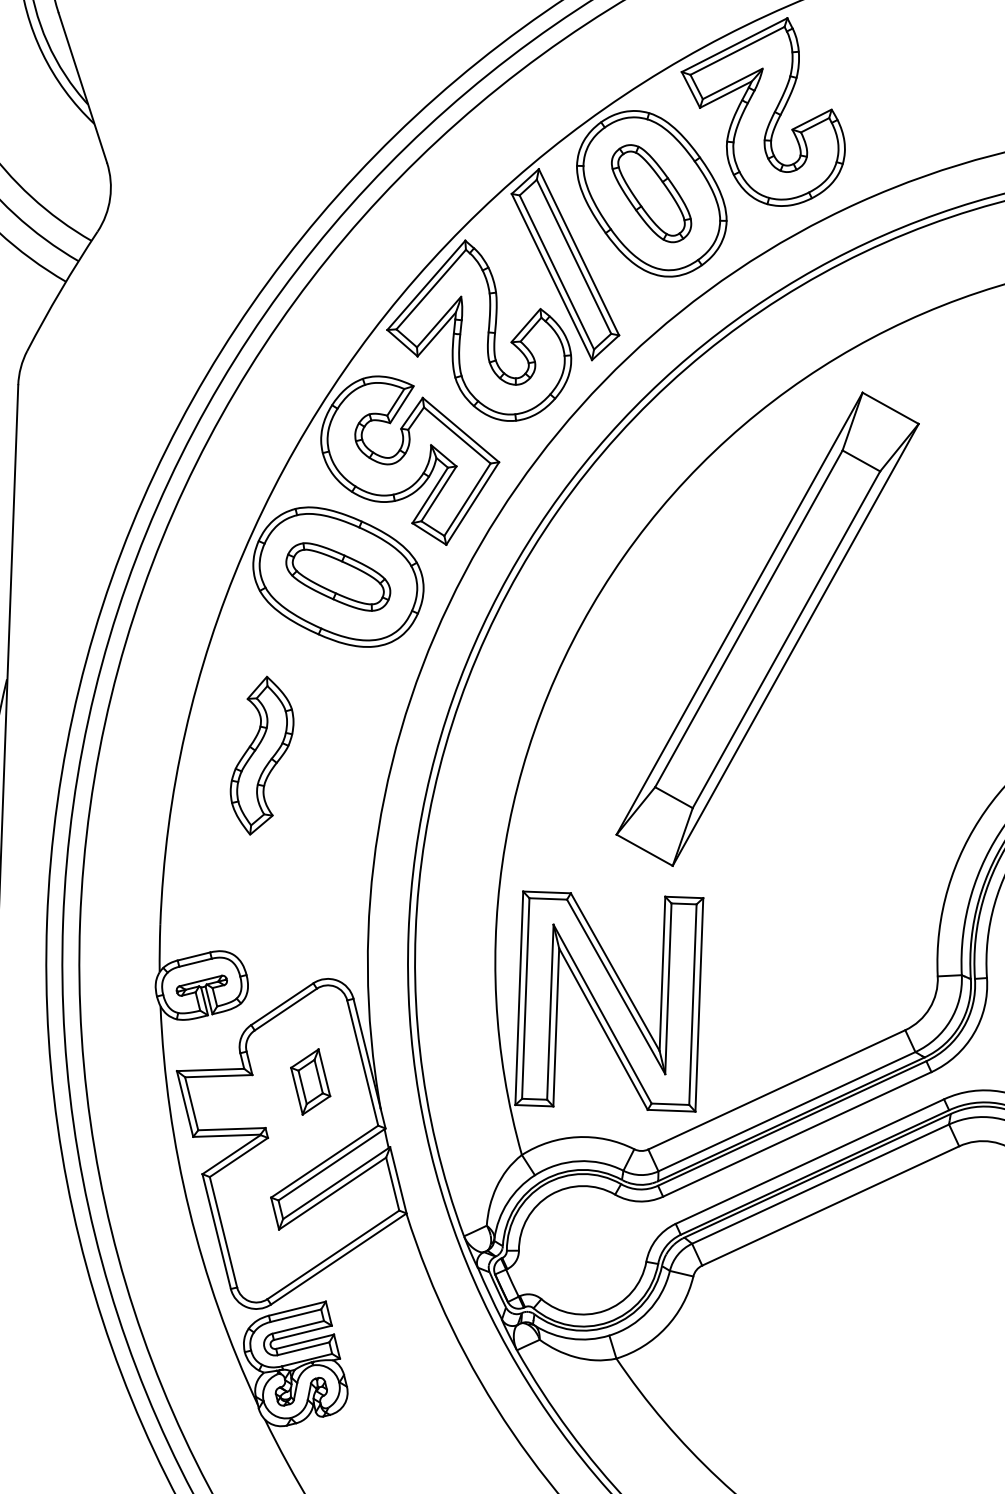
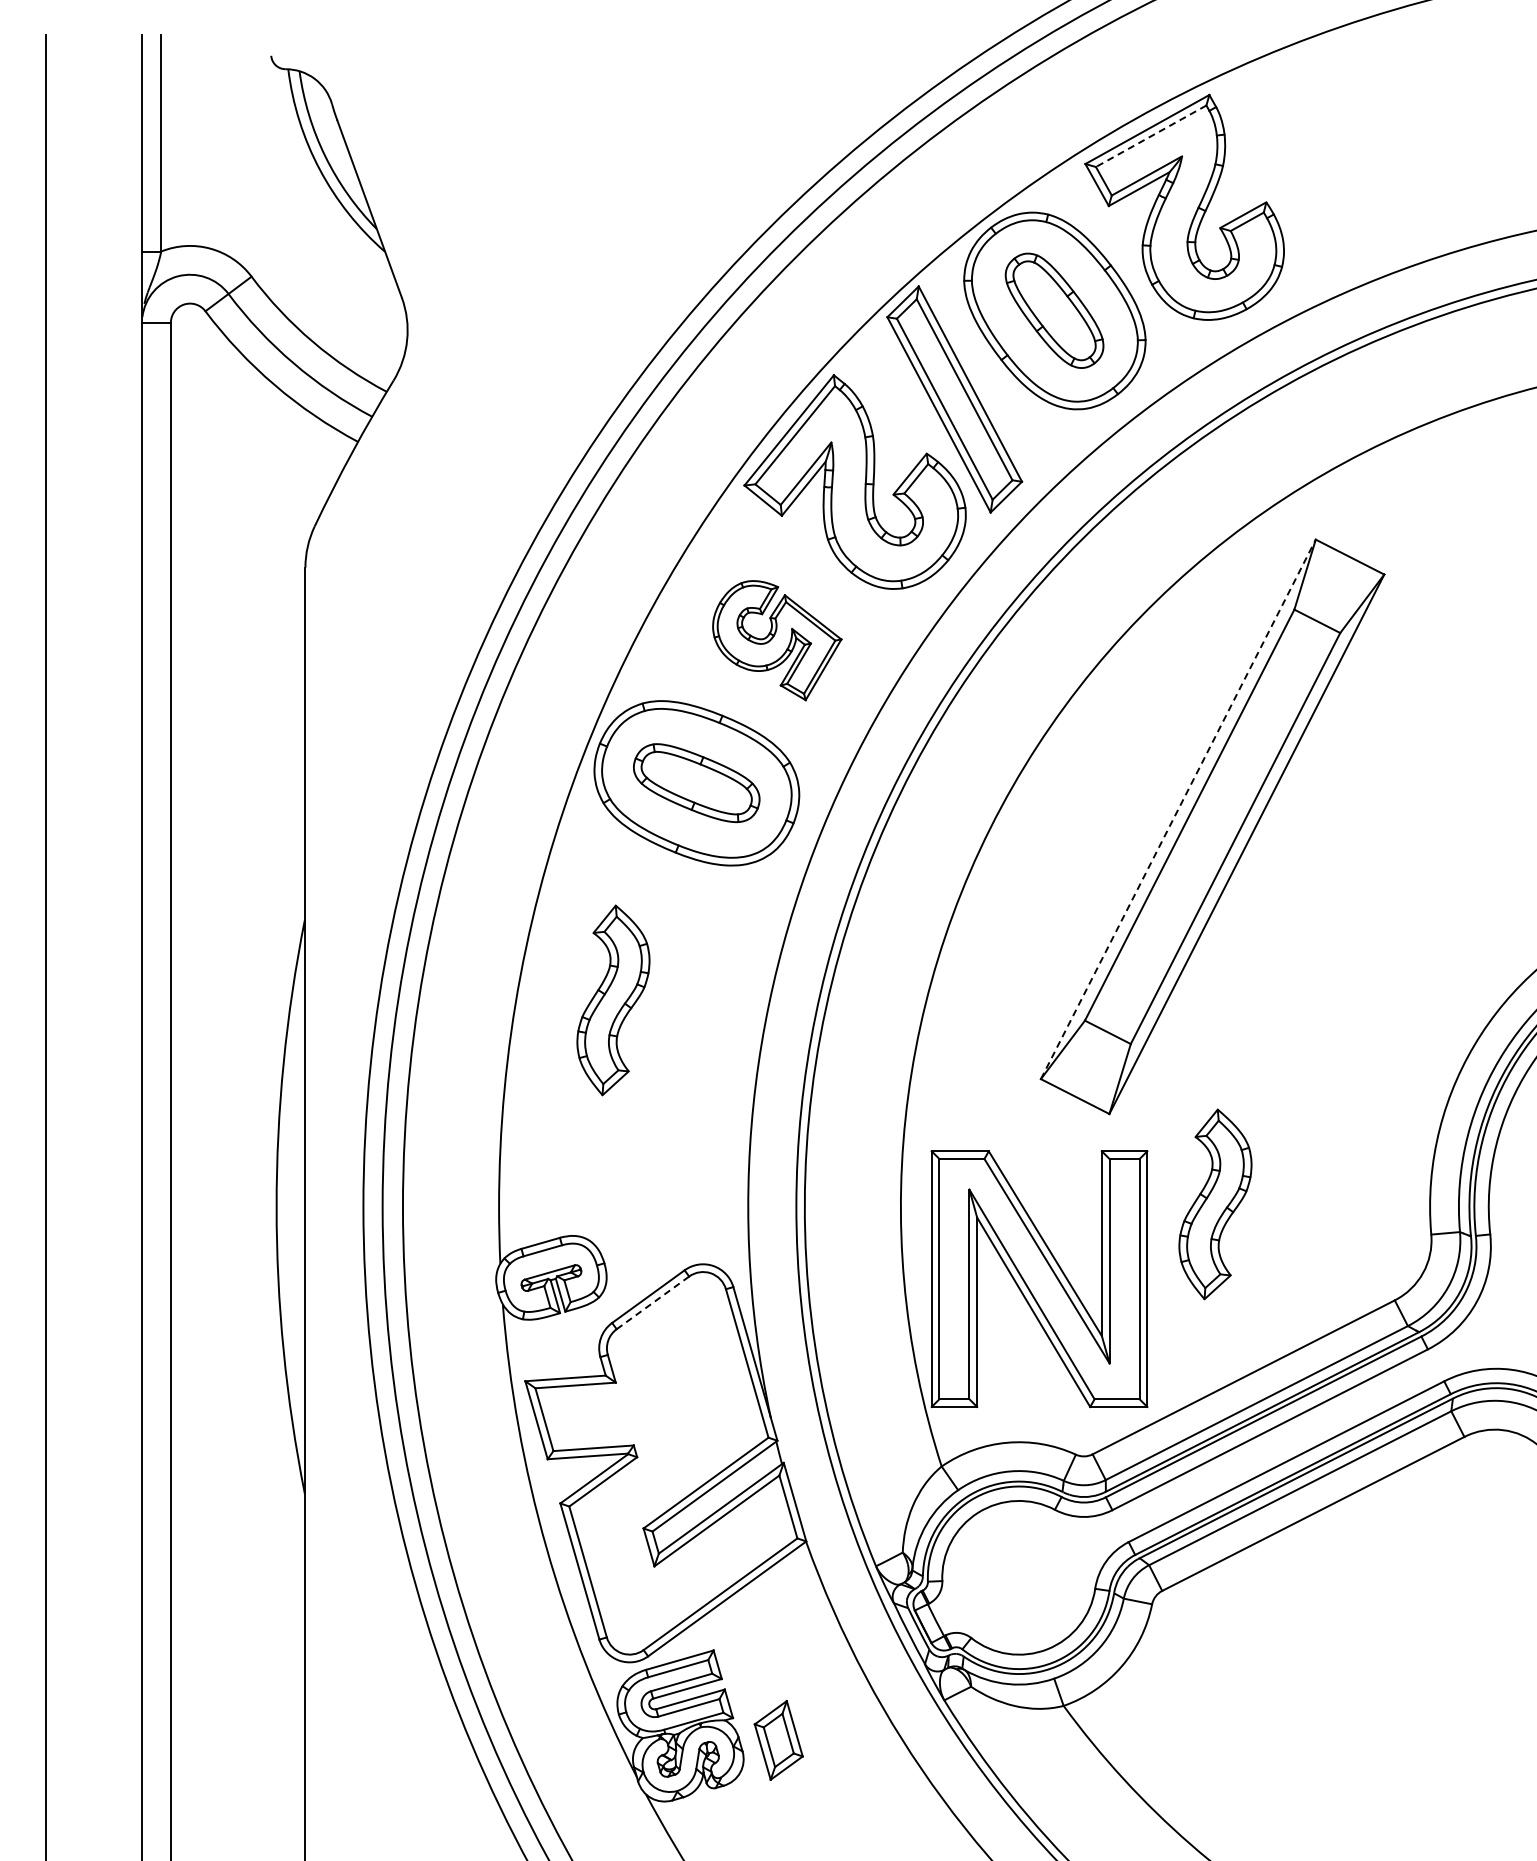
line: (736, 51) -> (1150, 136), solid -> dashed
part: (410, 460) -> (777, 640), size x0.6
line: (739, 613) -> (1178, 809), solid -> dashed
part: (758, 944) -> (1215, 1204), added
line: (285, 1009) -> (652, 1302), solid -> dashed
part: (310, 1082) -> (778, 1740), moved

